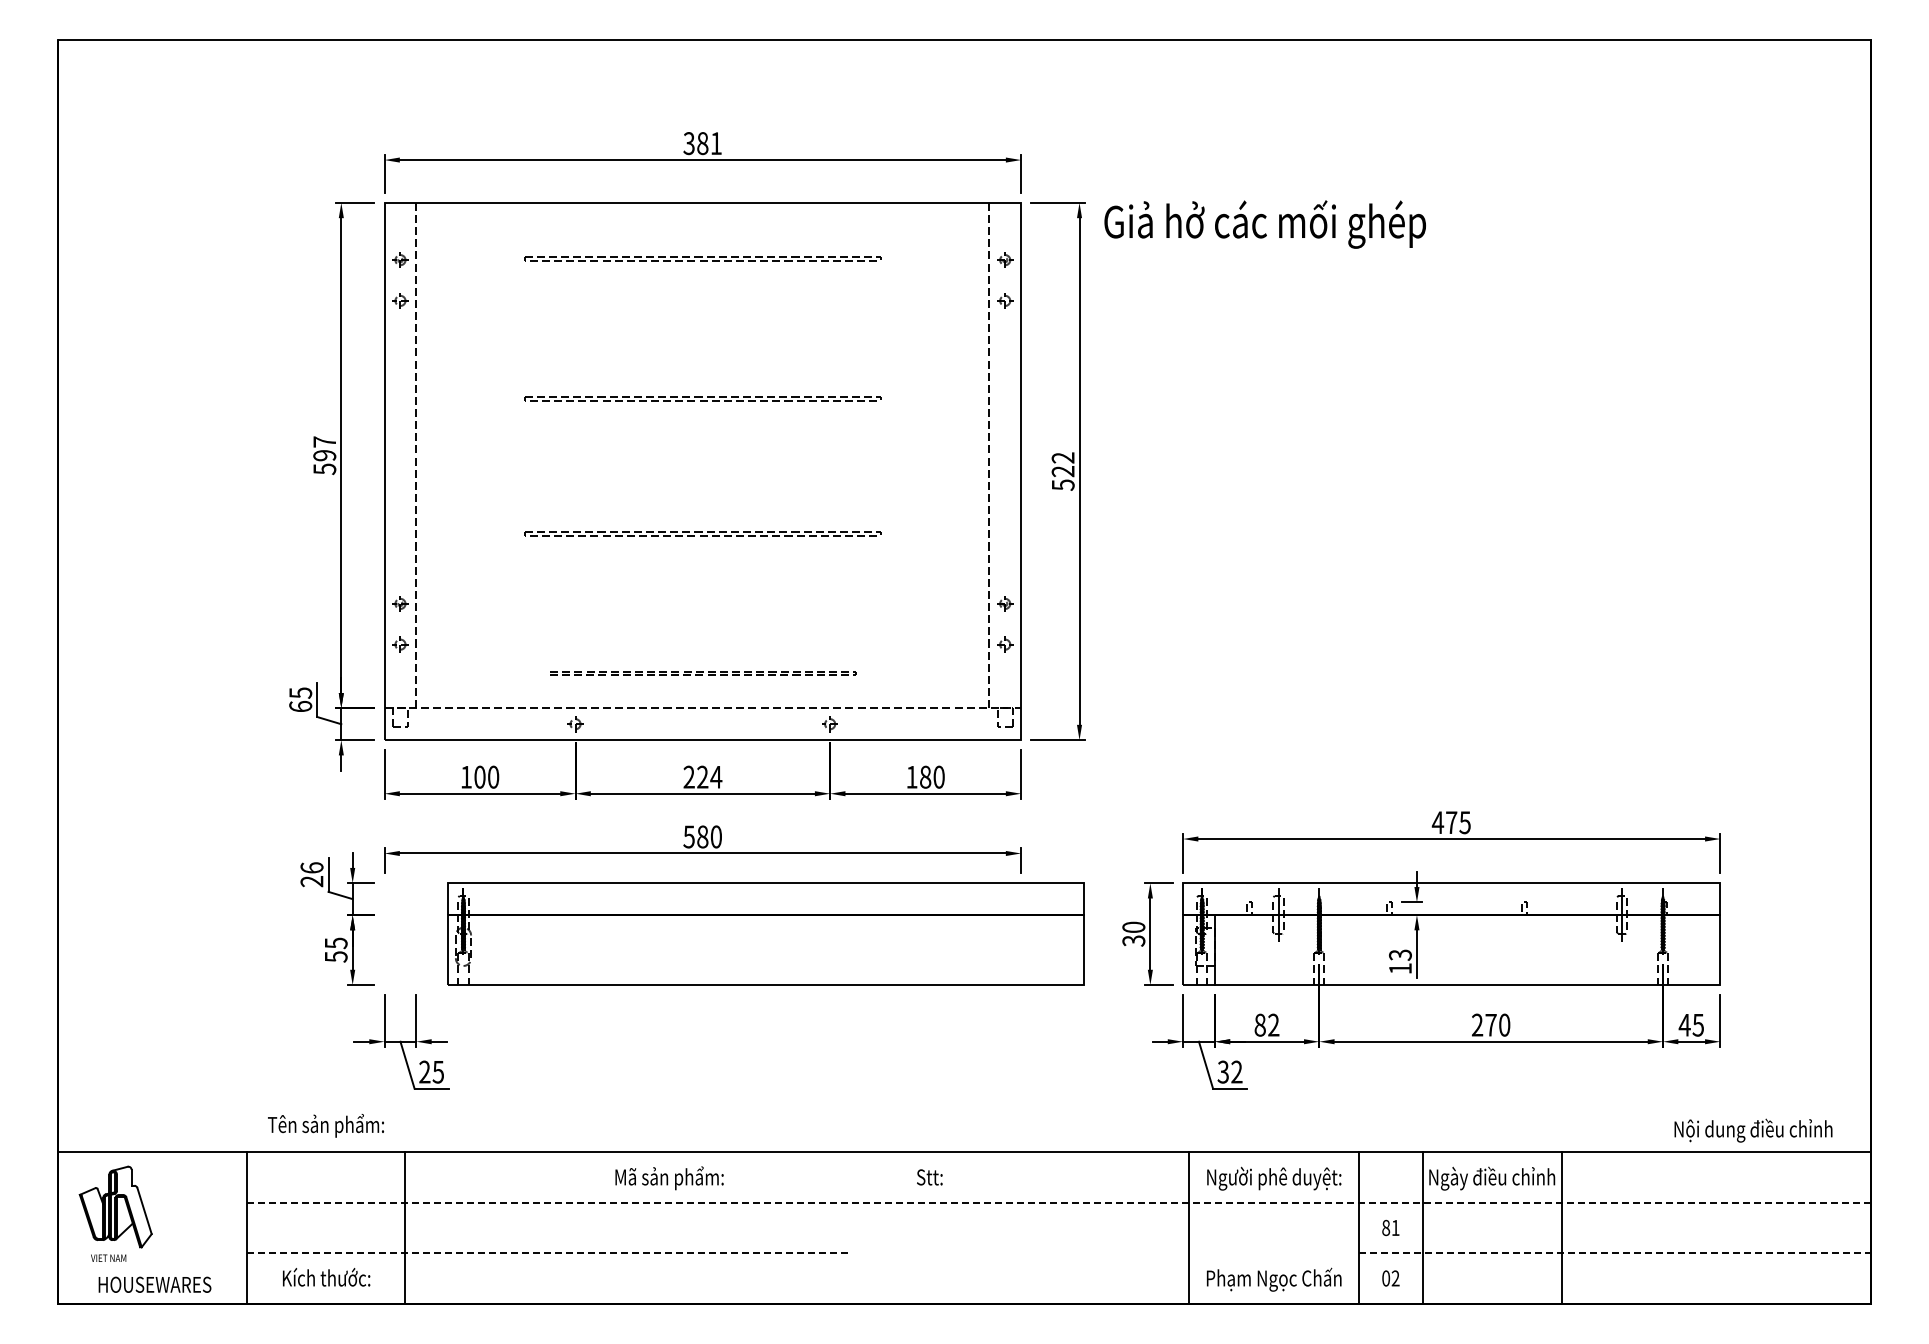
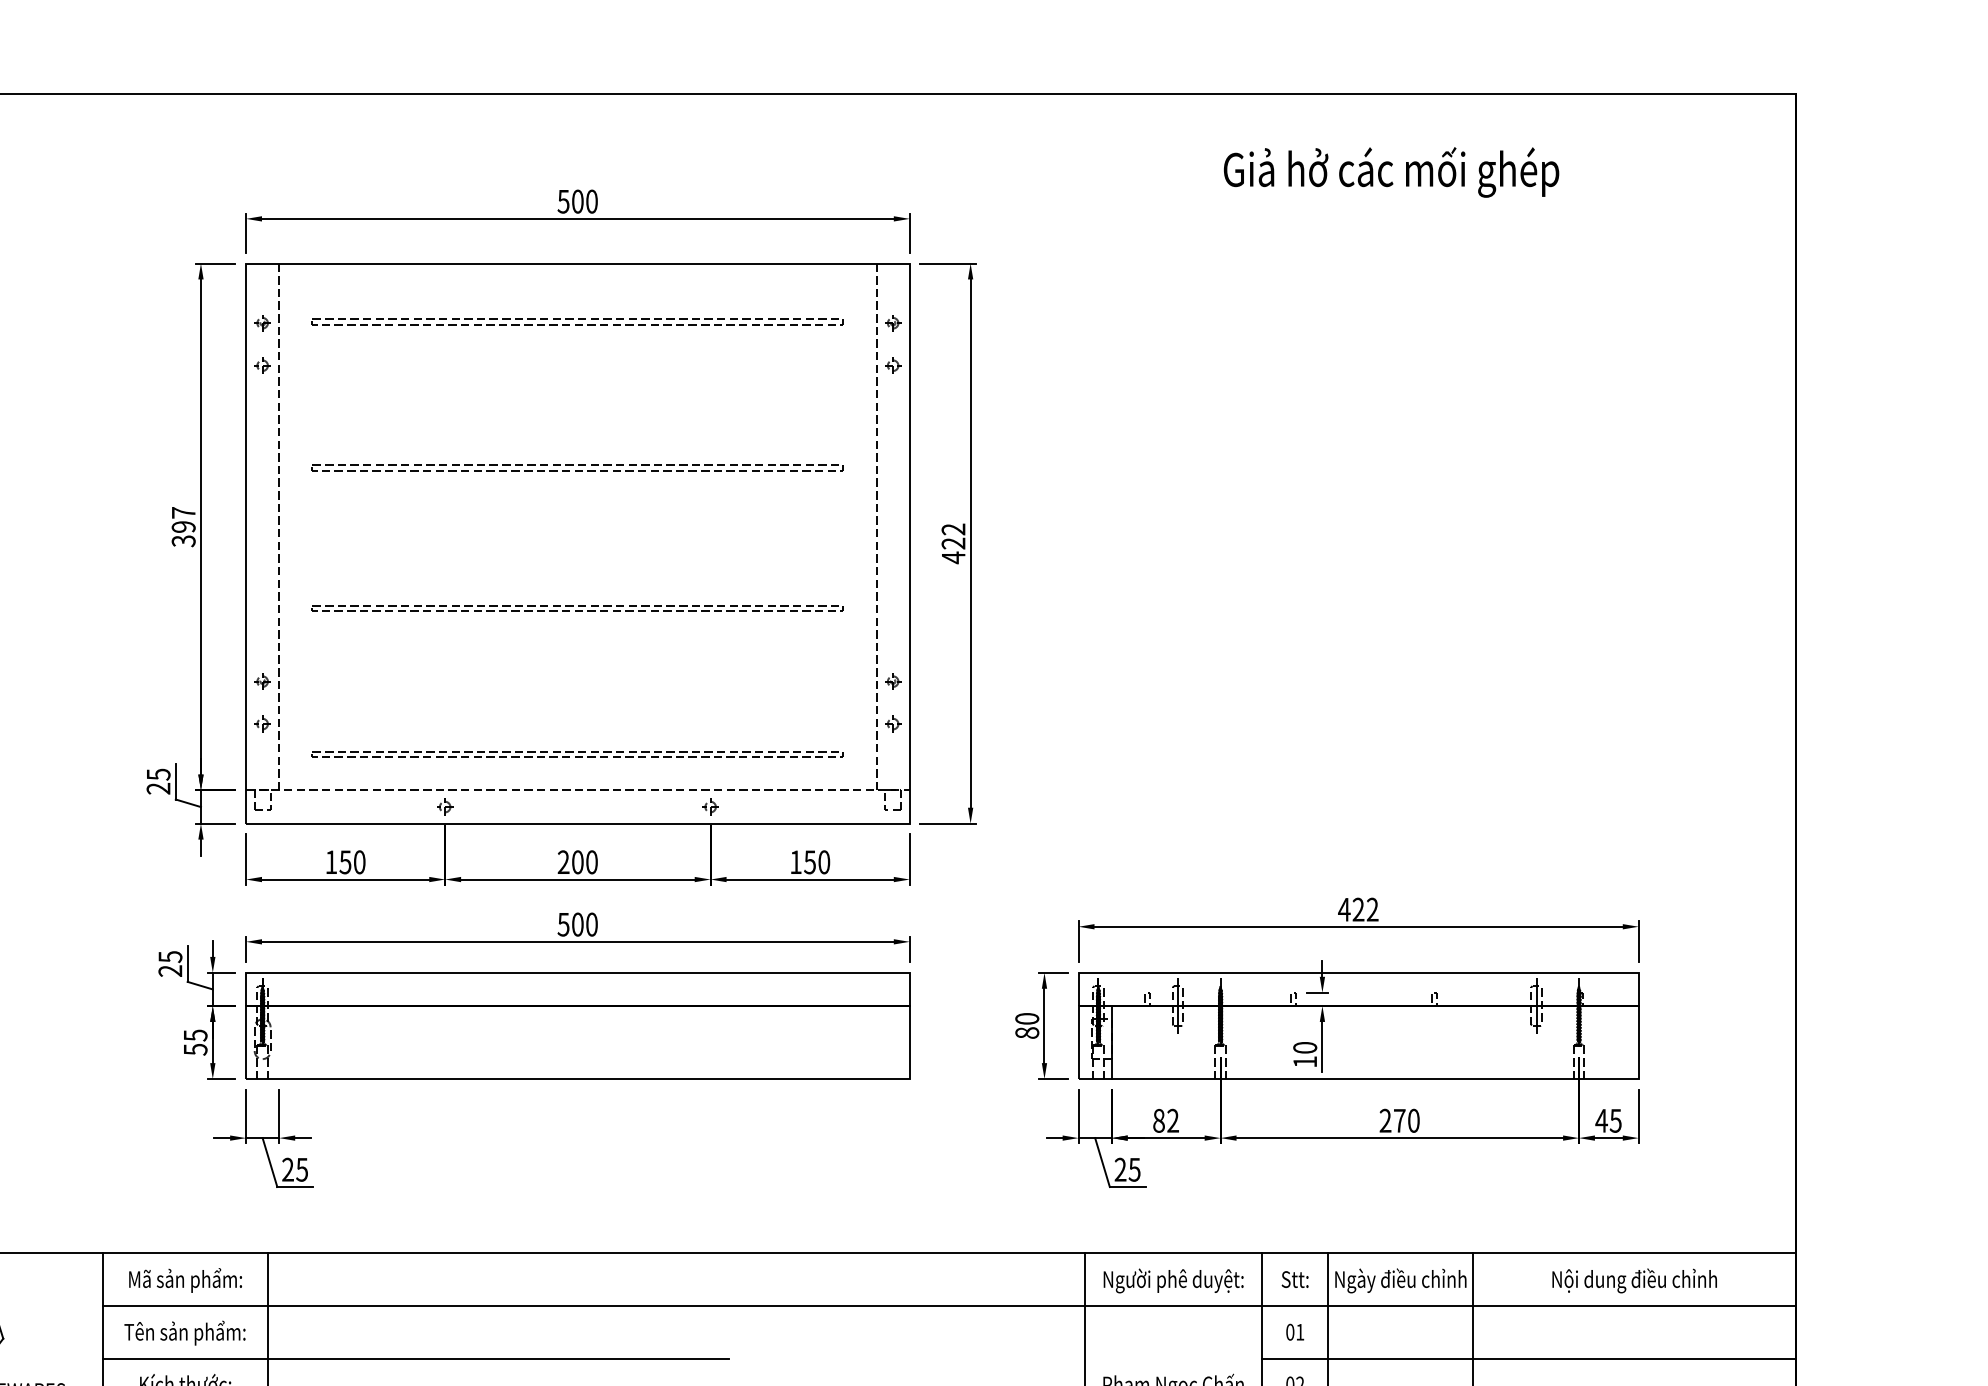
text: (702, 143) -> (577, 201), 381 -> 500
text: (1264, 224) -> (1390, 172), moved
part: (702, 258) -> (577, 321), size x1.43
part: (702, 398) -> (577, 467), size x1.43
text: (324, 468) -> (183, 540), 597 -> 397
text: (1063, 485) -> (953, 558), 522 -> 422
part: (702, 533) -> (577, 608), size x1.43
part: (702, 673) -> (577, 754), size x1.67
text: (300, 706) -> (158, 788), 65 -> 25
text: (479, 776) -> (345, 861), 100 -> 150
text: (709, 776) -> (584, 861), 224 -> 200
text: (925, 776) -> (810, 861), 180 -> 150
text: (1458, 822) -> (1365, 909), 475 -> 422
text: (702, 837) -> (577, 925), 580 -> 500
text: (311, 867) -> (169, 956), 26 -> 25
part: (765, 933) -> (577, 1025), moved
text: (1133, 940) -> (1026, 1032), 30 -> 80
text: (1400, 954) -> (1305, 1047), 13 -> 10
text: (1229, 1071) -> (1126, 1169), 32 -> 25
text: (325, 1125) -> (184, 1332), moved
text: (1753, 1130) -> (1634, 1280), moved
text: (929, 1177) -> (1294, 1279), moved
text: (669, 1178) -> (185, 1280), moved
line: (1059, 1202) -> (949, 1305), dashed -> solid
text: (1386, 1227) -> (1290, 1331), 81 -> 01
line: (548, 1253) -> (416, 1358), dashed -> solid
line: (1615, 1253) -> (1529, 1358), dashed -> solid

